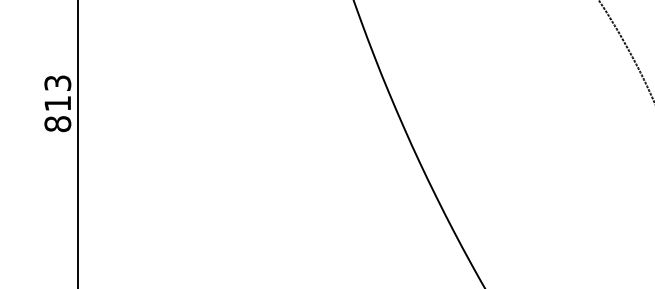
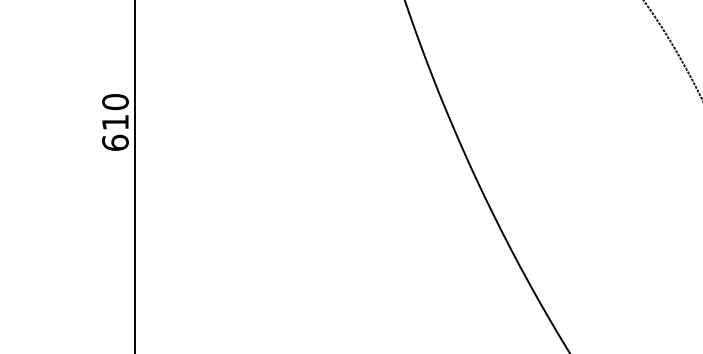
text: (57, 103) -> (115, 122), 813 -> 610

